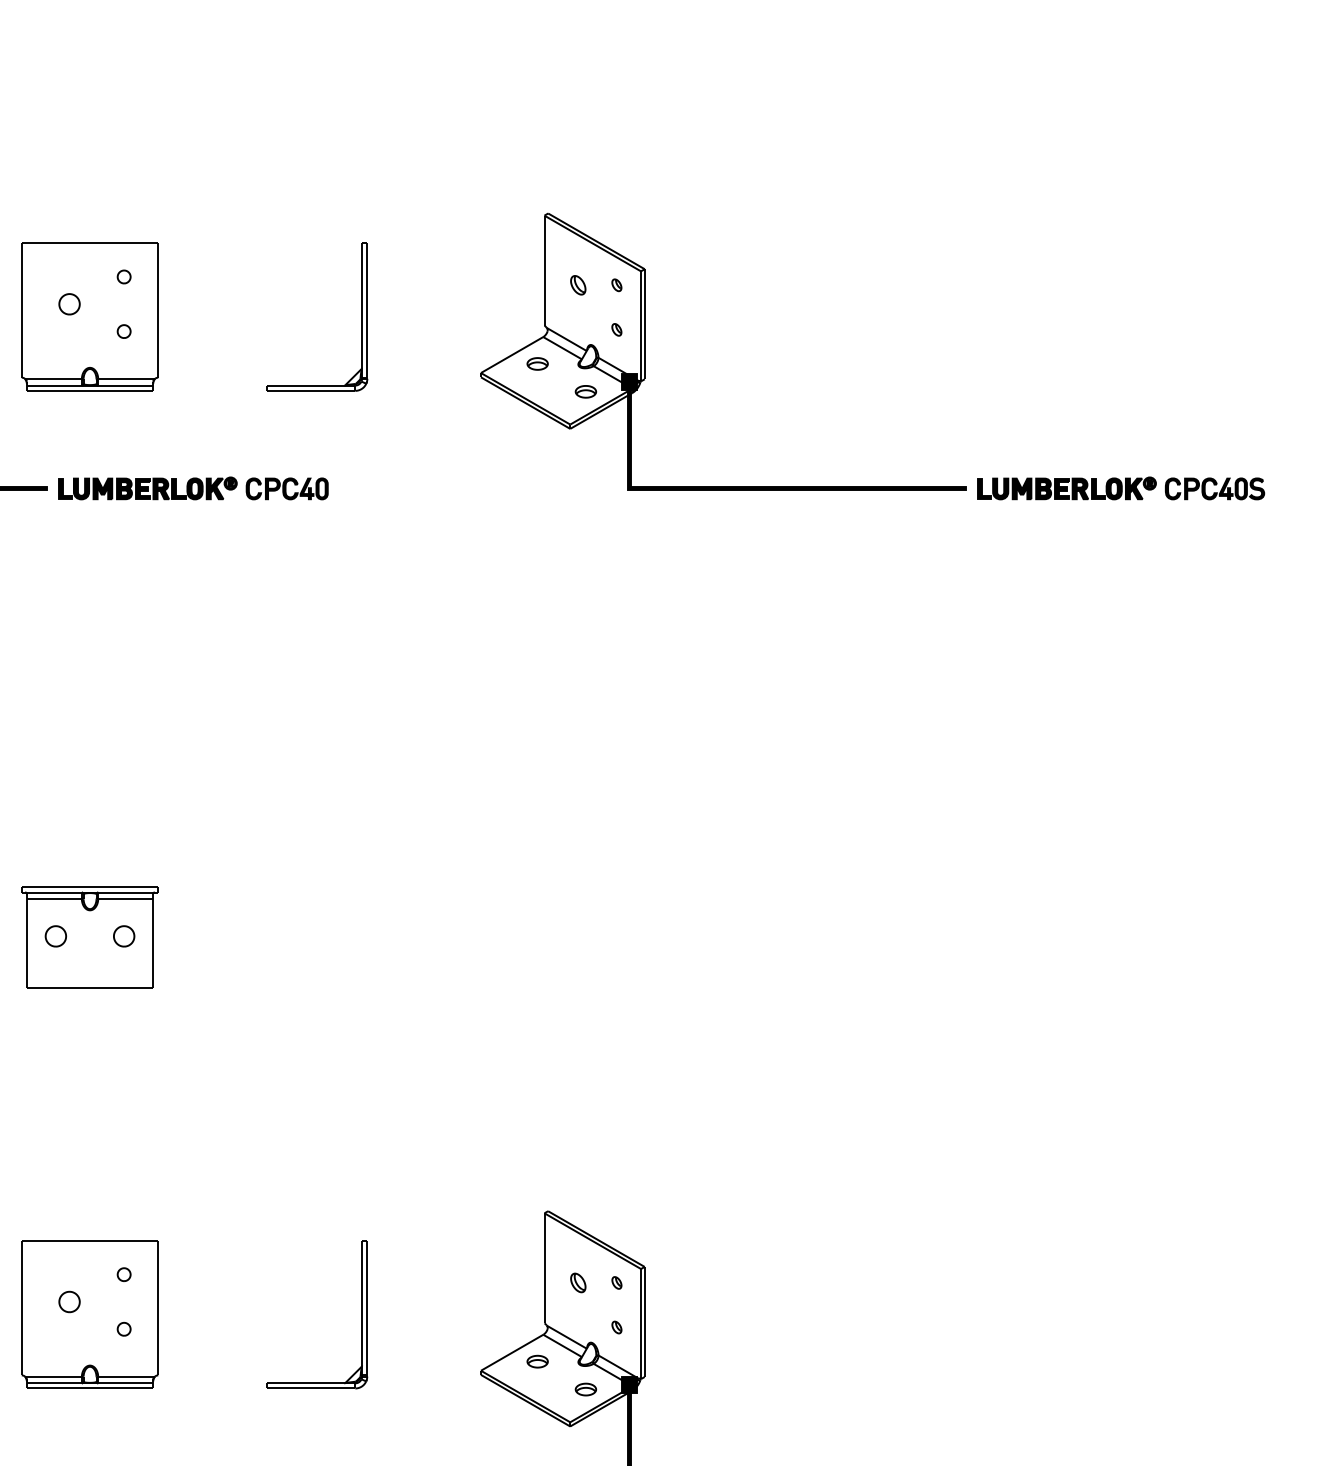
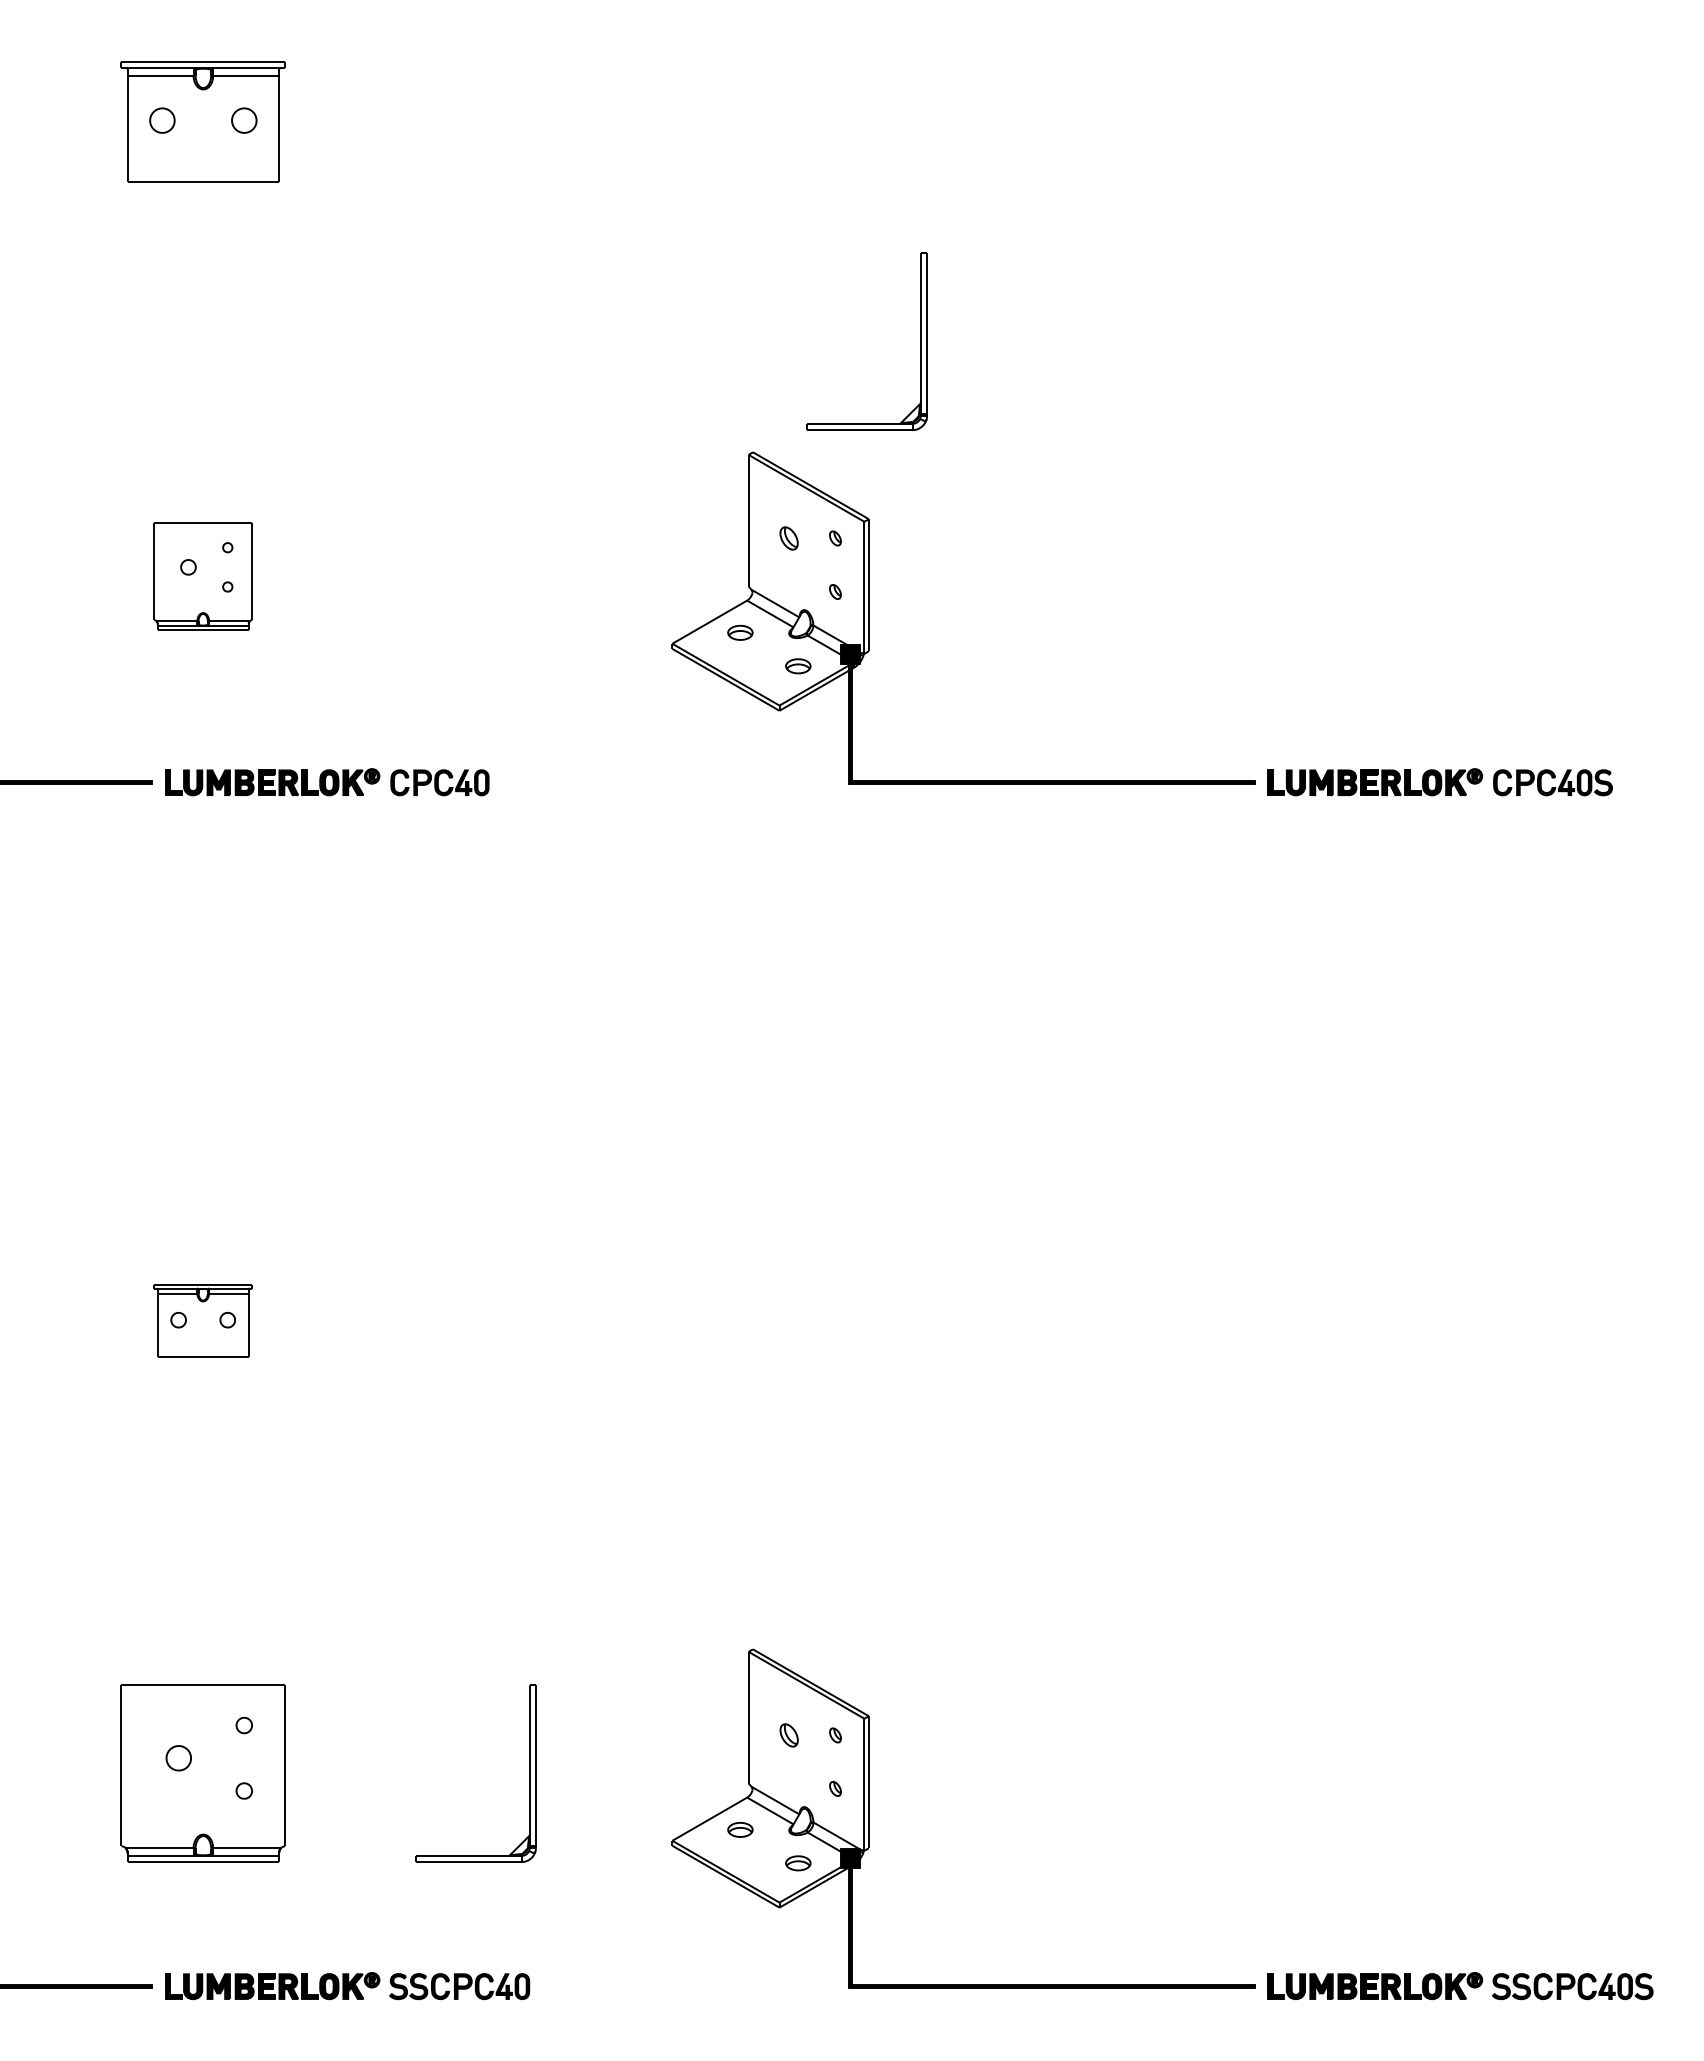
part: (89, 316) -> (202, 576), size x0.6
part: (361, 316) -> (920, 341), moved
part: (89, 937) -> (202, 1320), size x0.6

